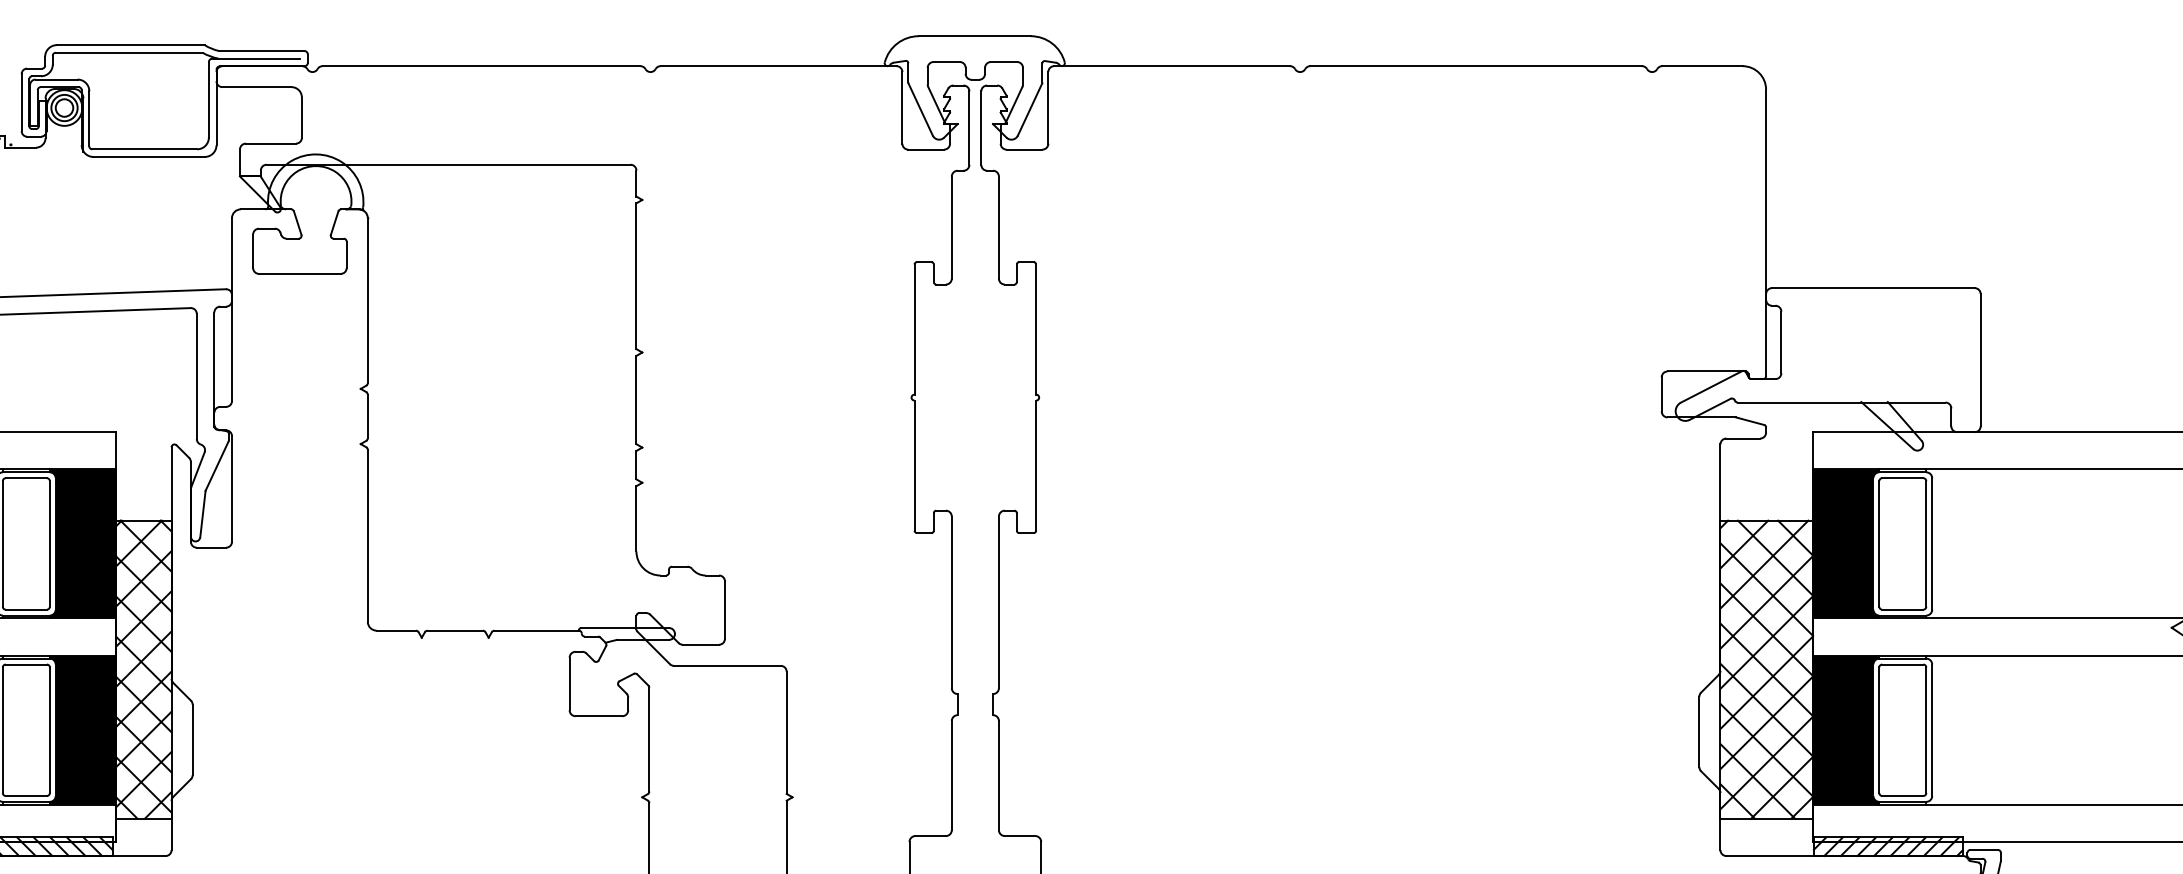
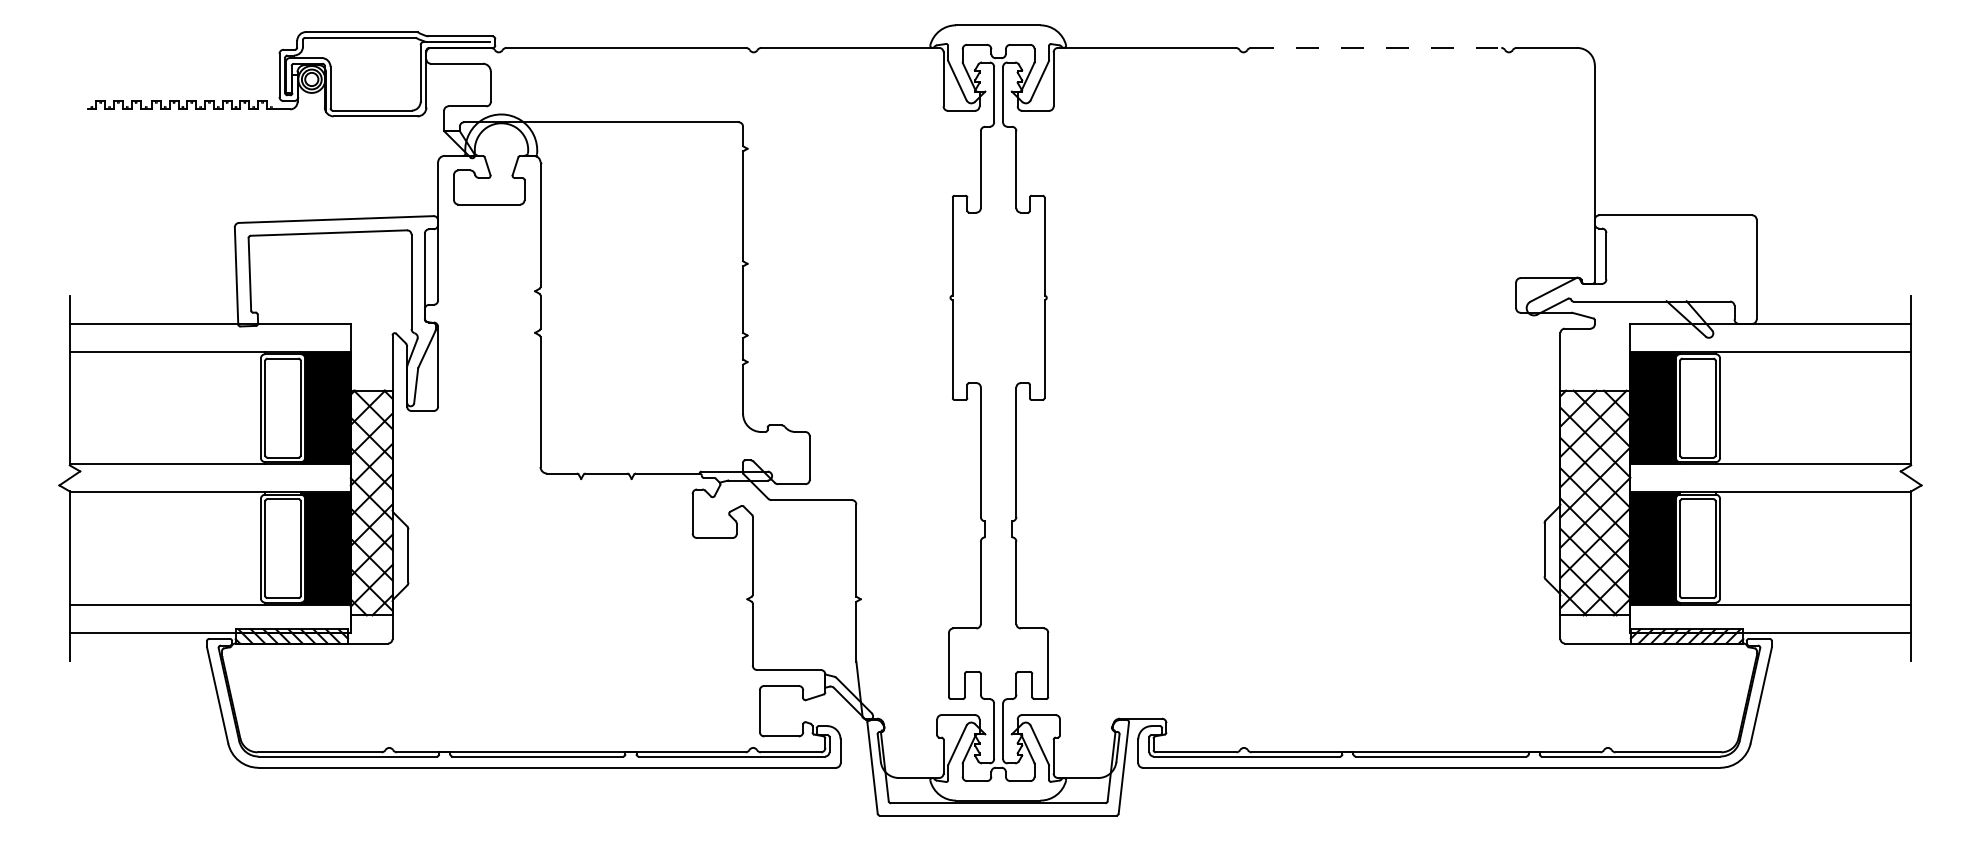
line: (1476, 65) -> (1376, 47), solid -> dashed

